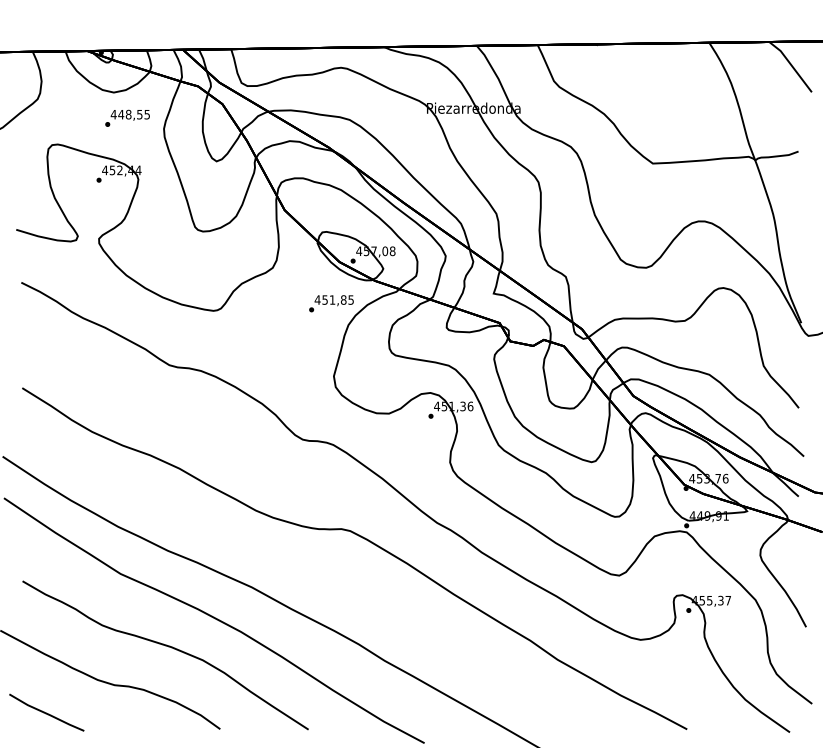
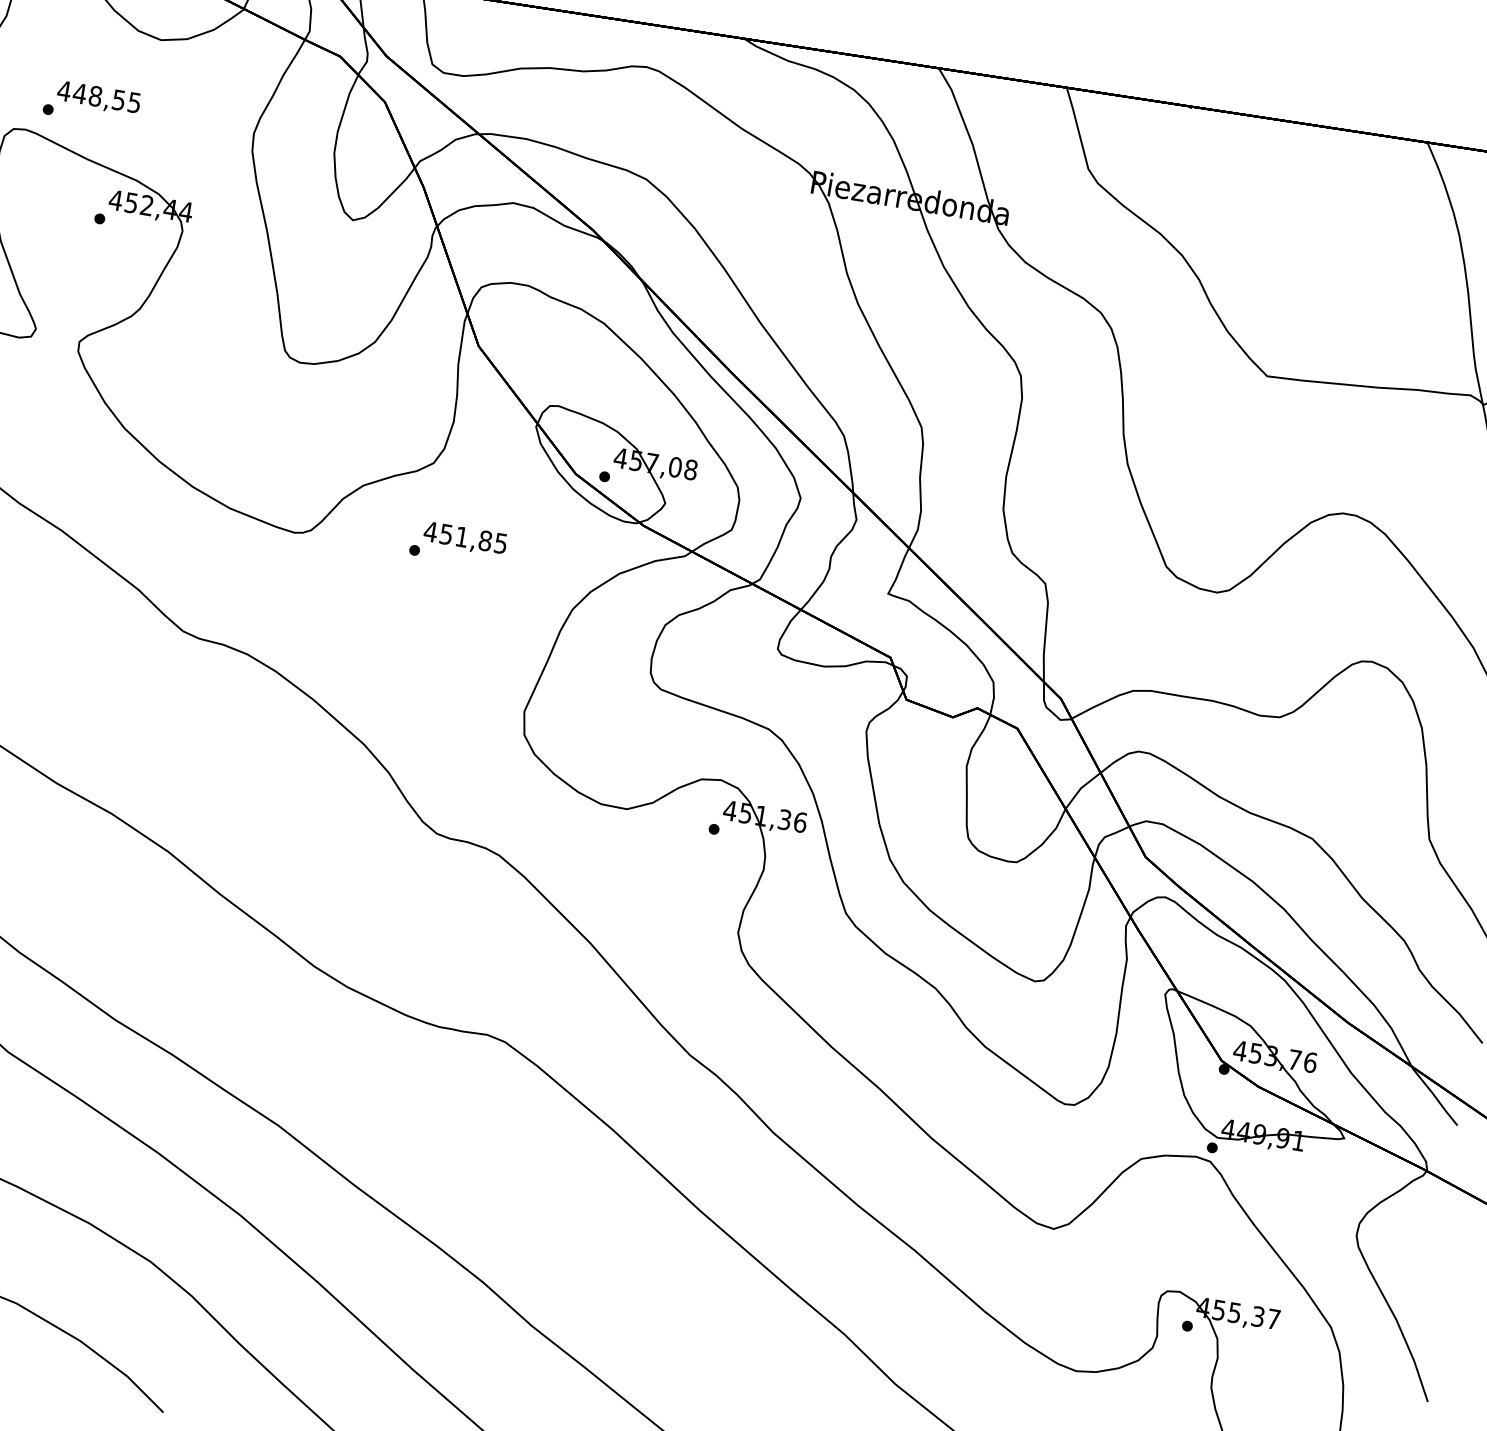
text: (127, 117) -> (92, 101), moved
text: (331, 303) -> (458, 543), moved

